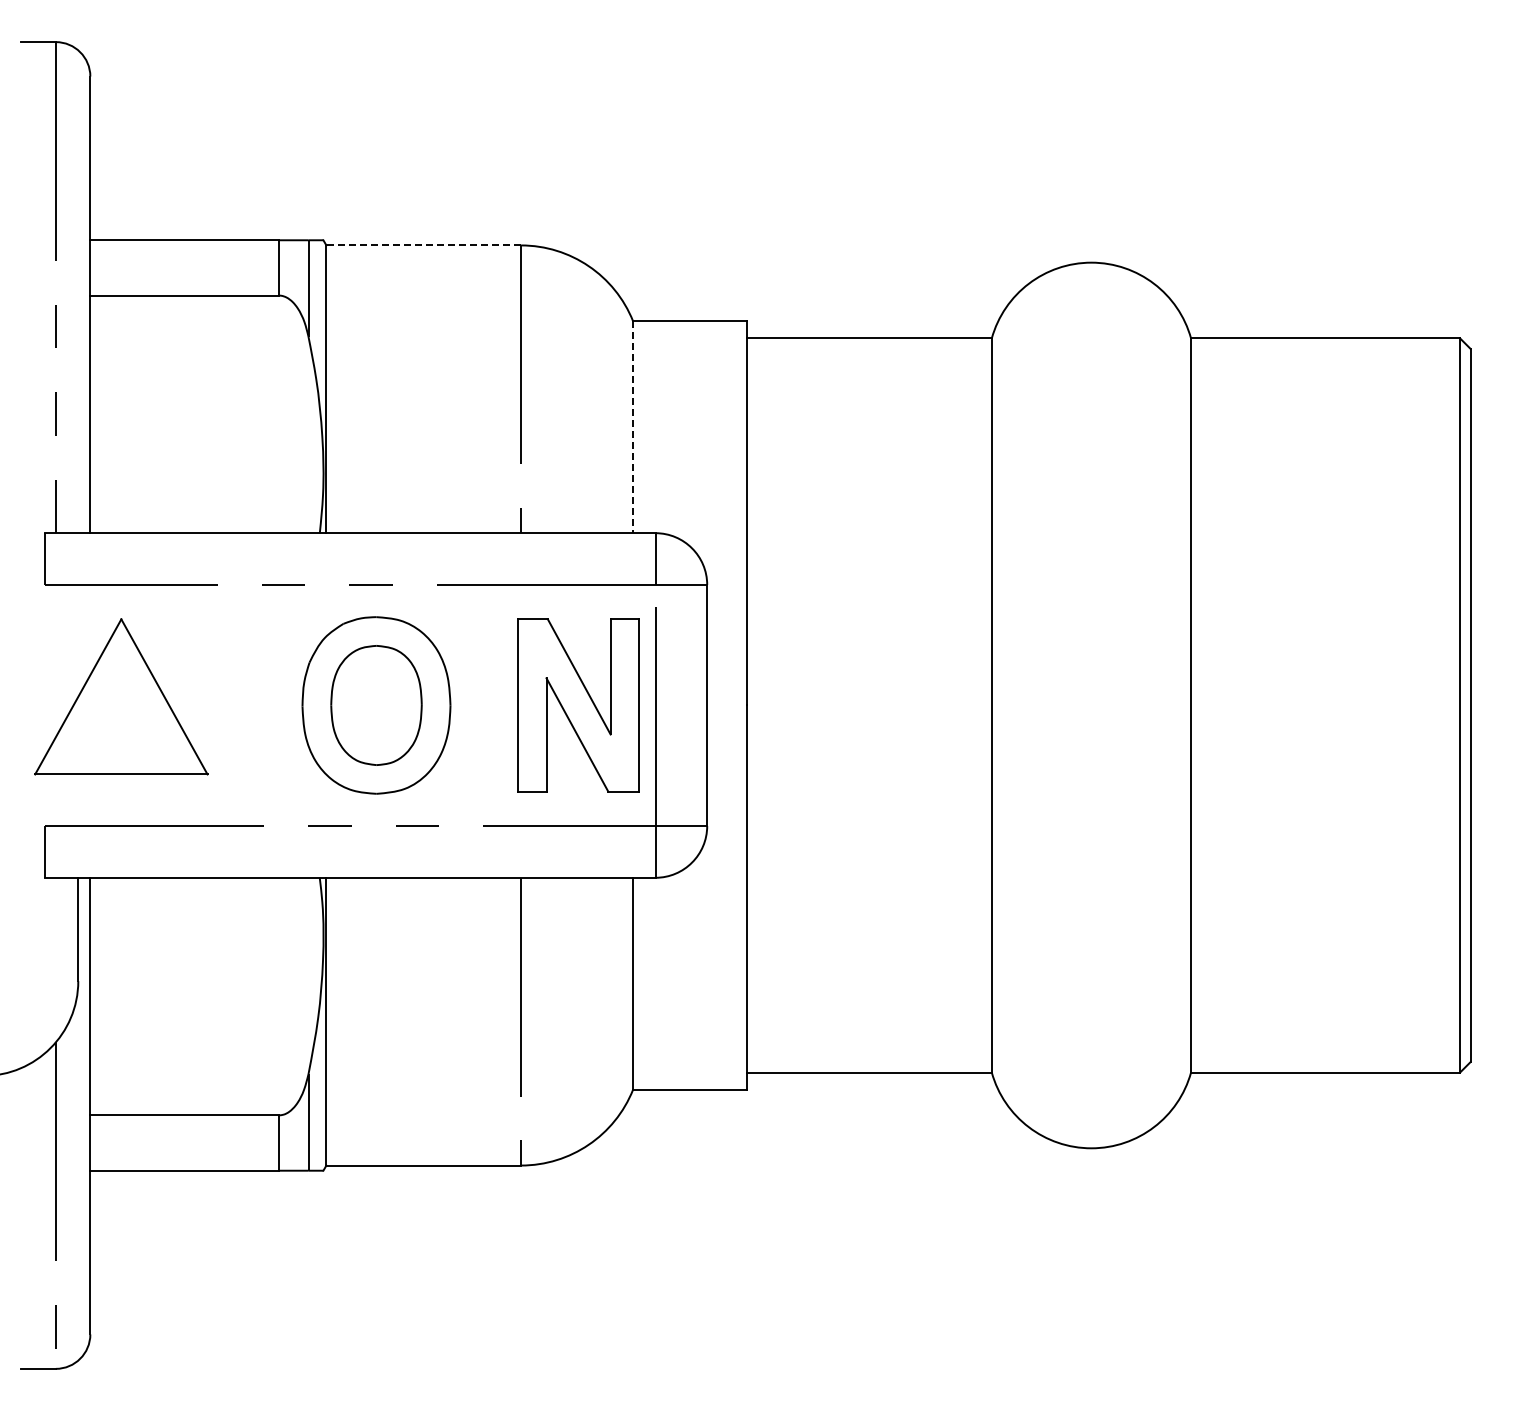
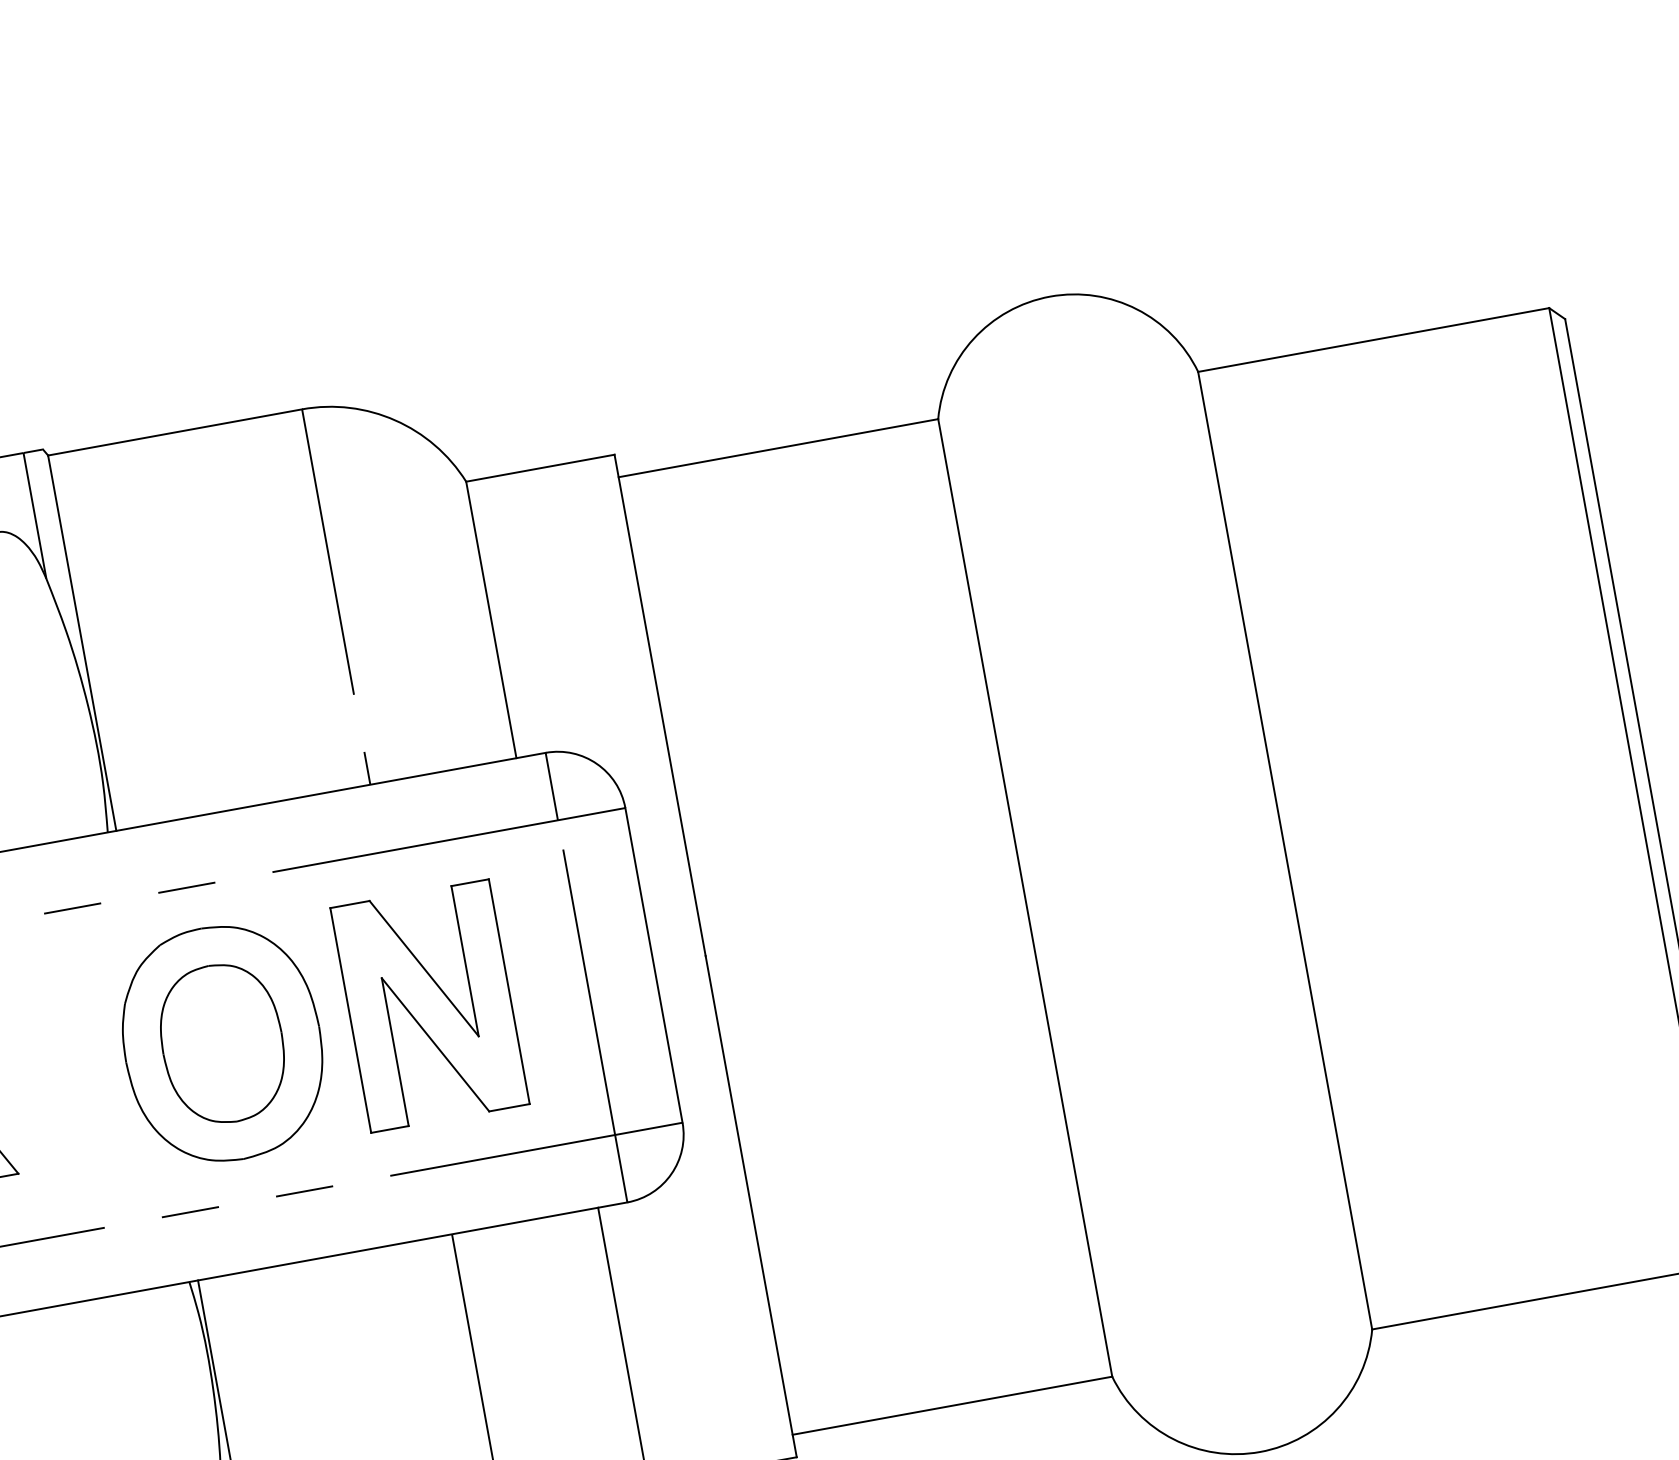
line: (423, 245) -> (174, 432), dashed -> solid
line: (633, 427) -> (491, 620), dashed -> solid
part: (578, 705) -> (429, 1006), moved

